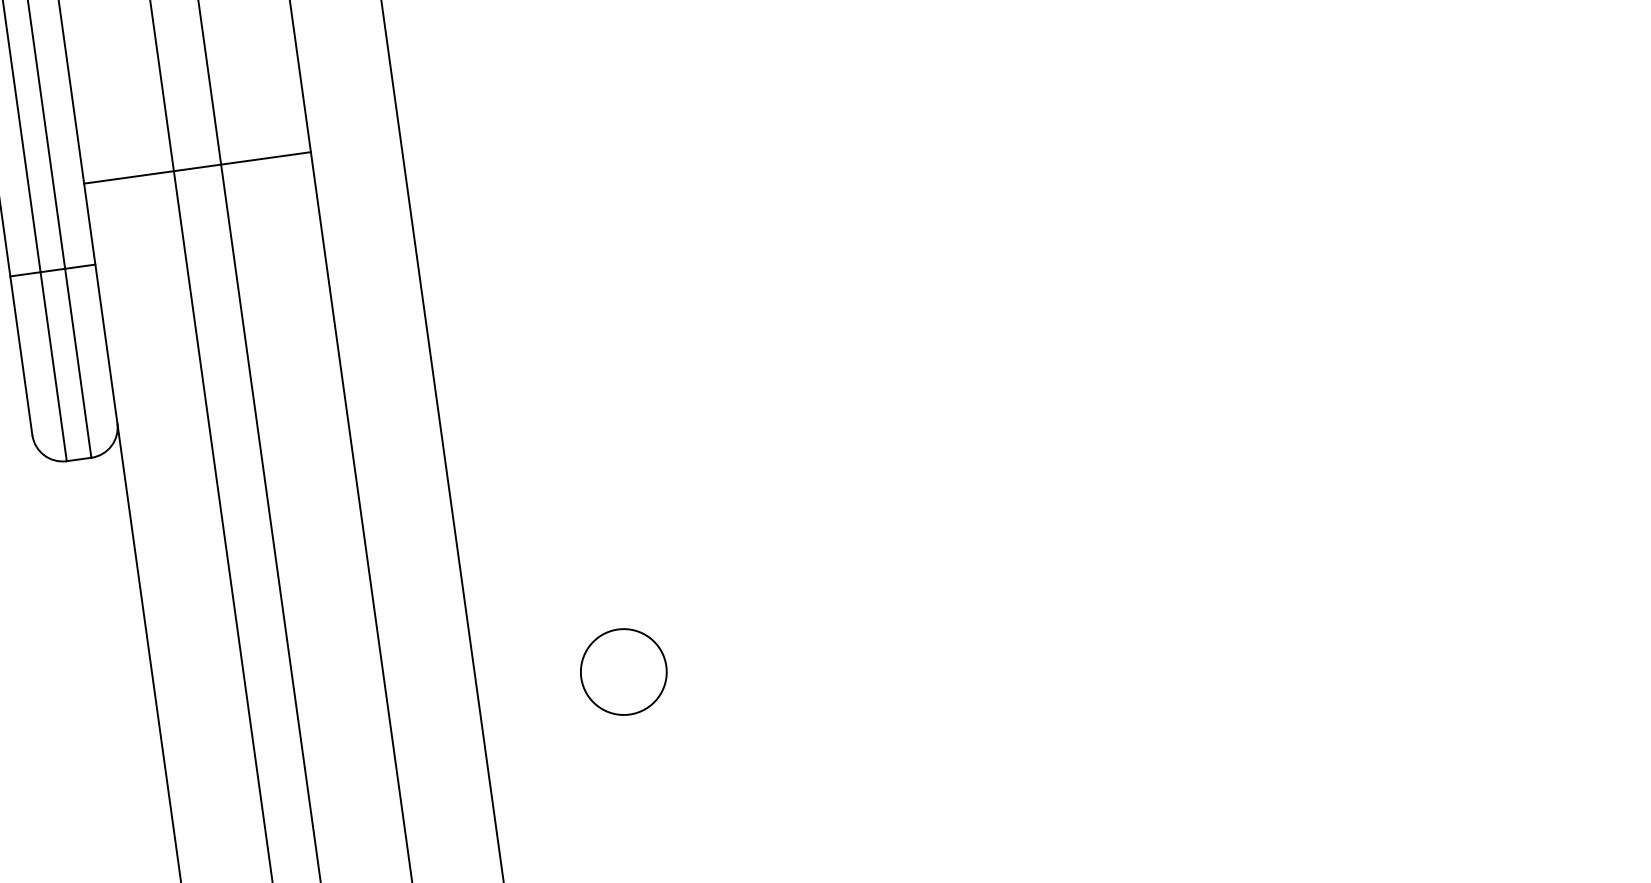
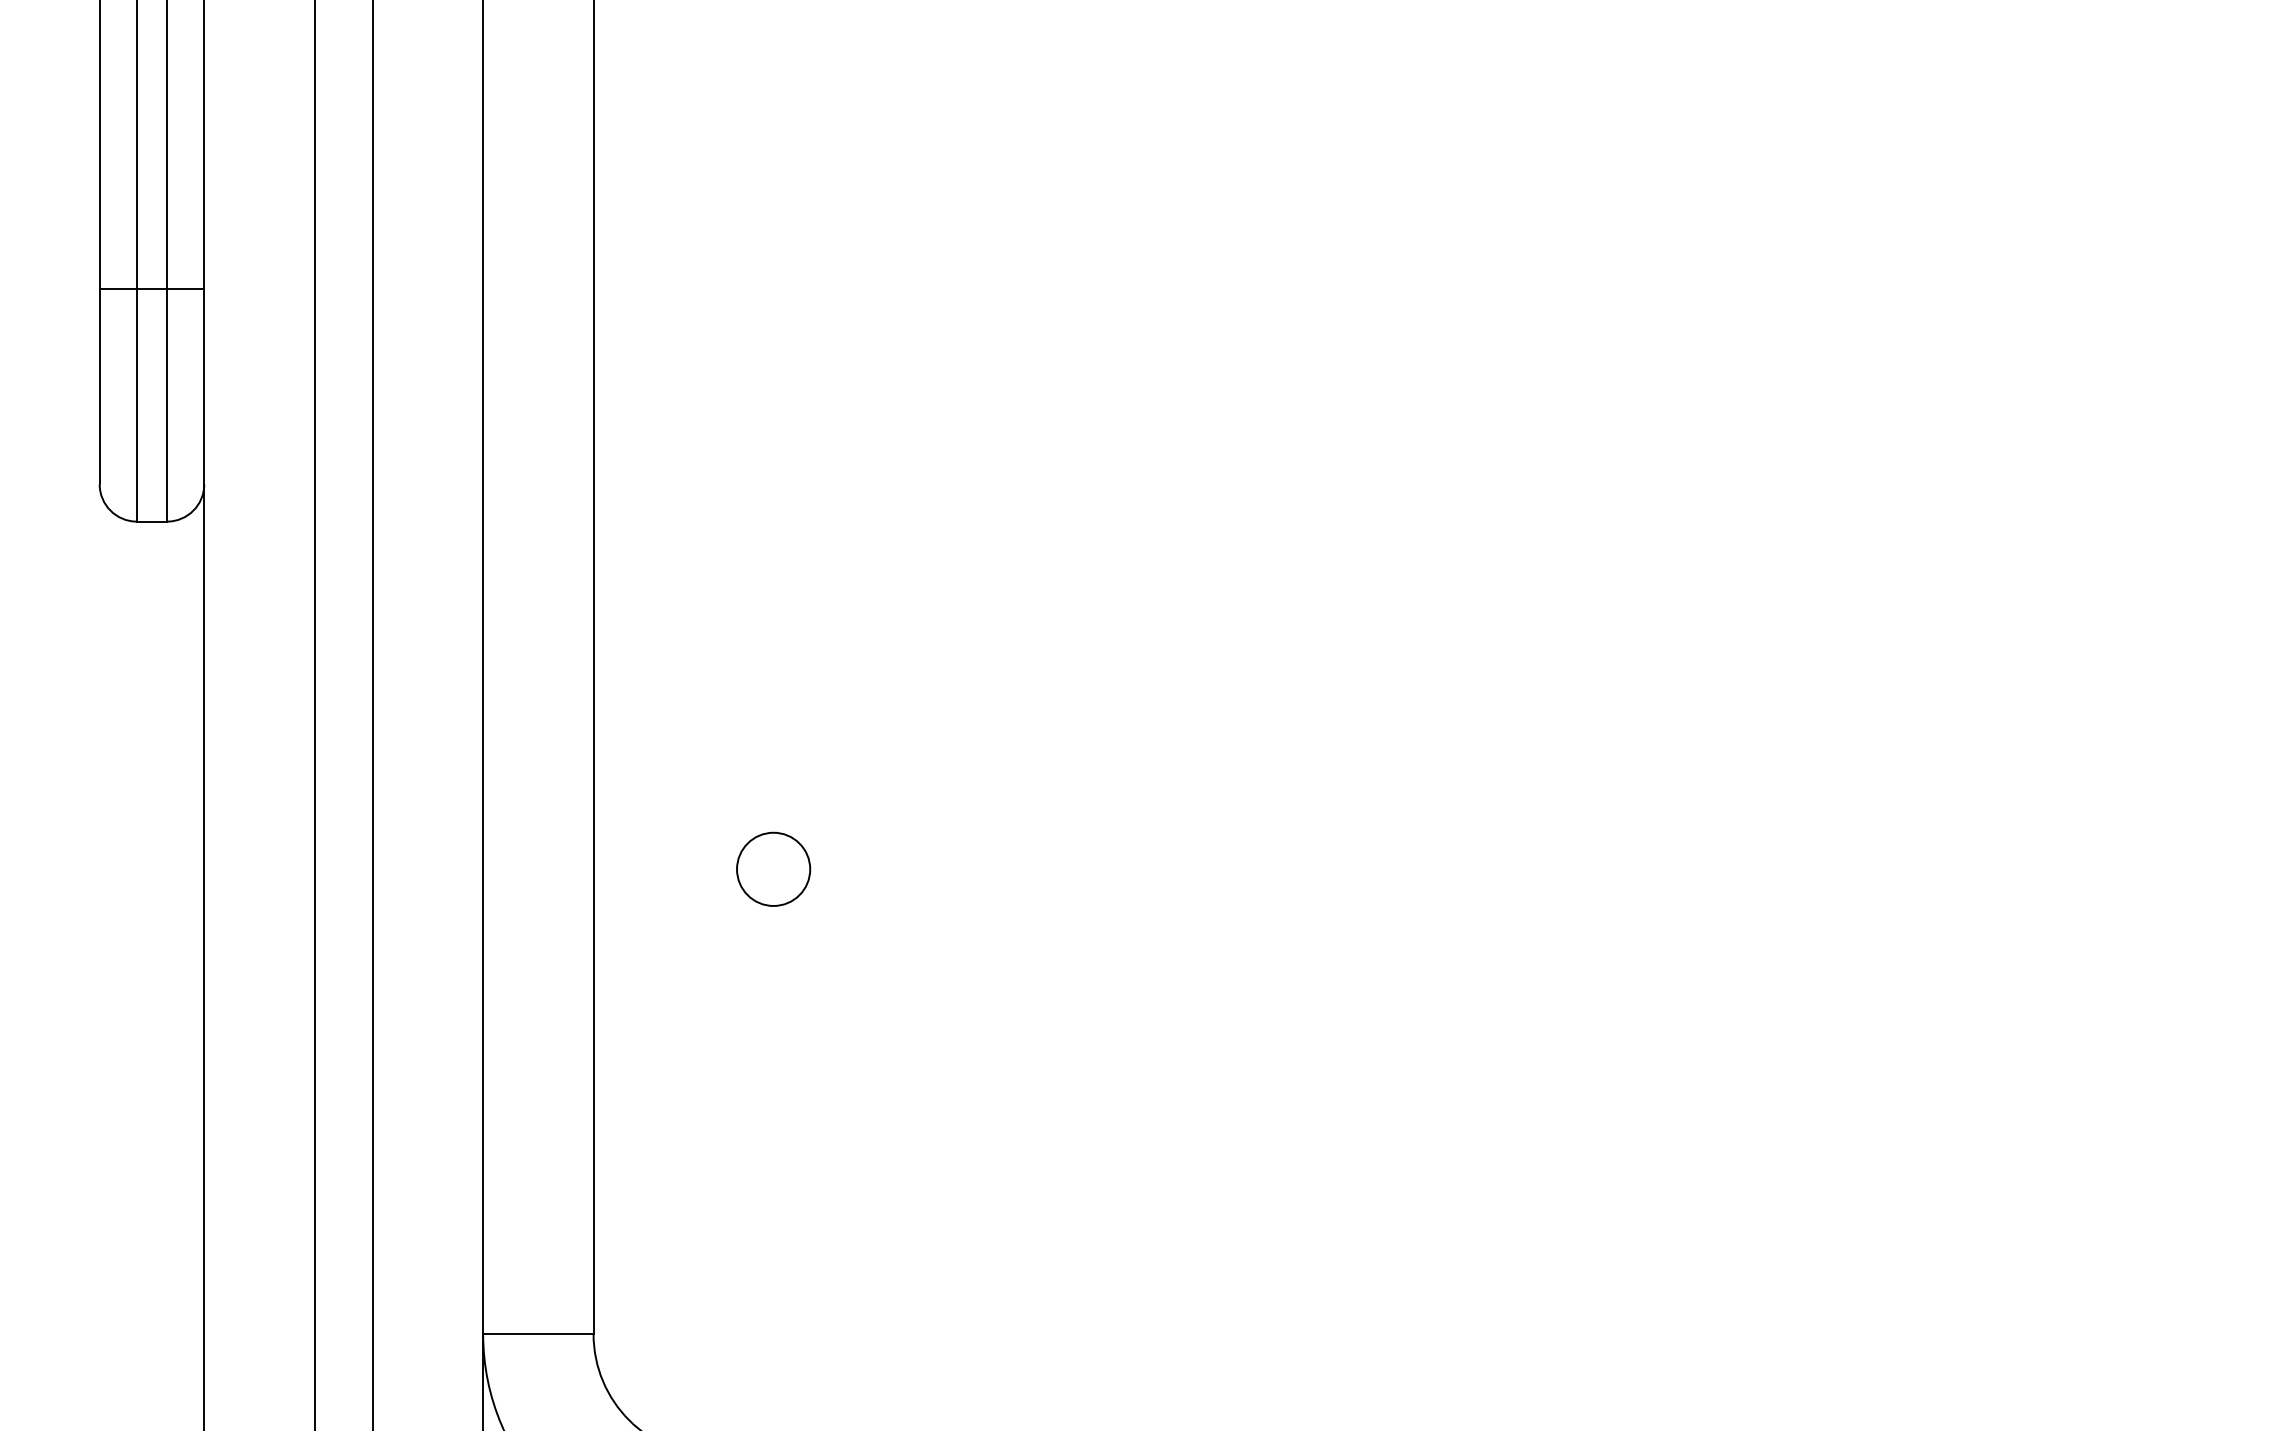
line: (197, 167) -> (343, 189), removed
circle: (623, 672) -> (773, 869), size x0.7

